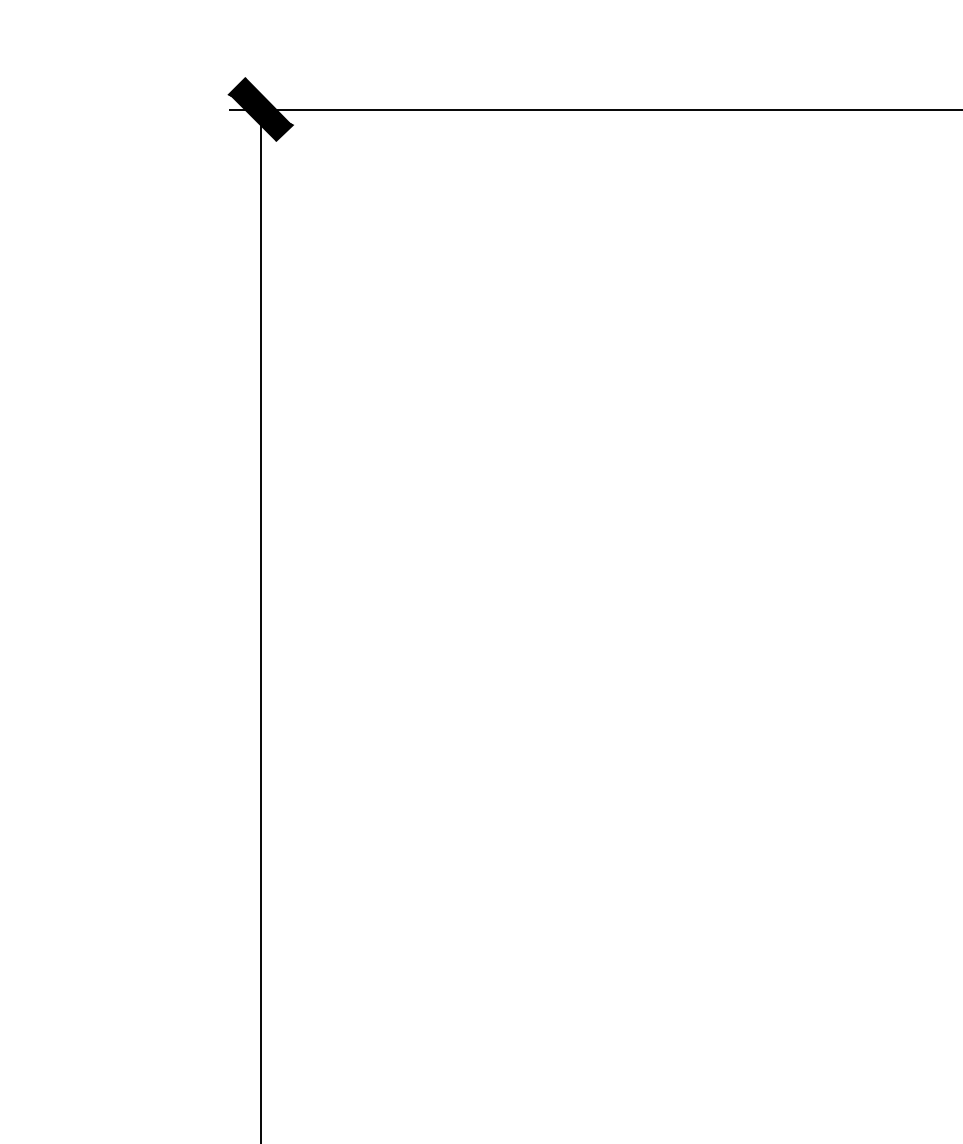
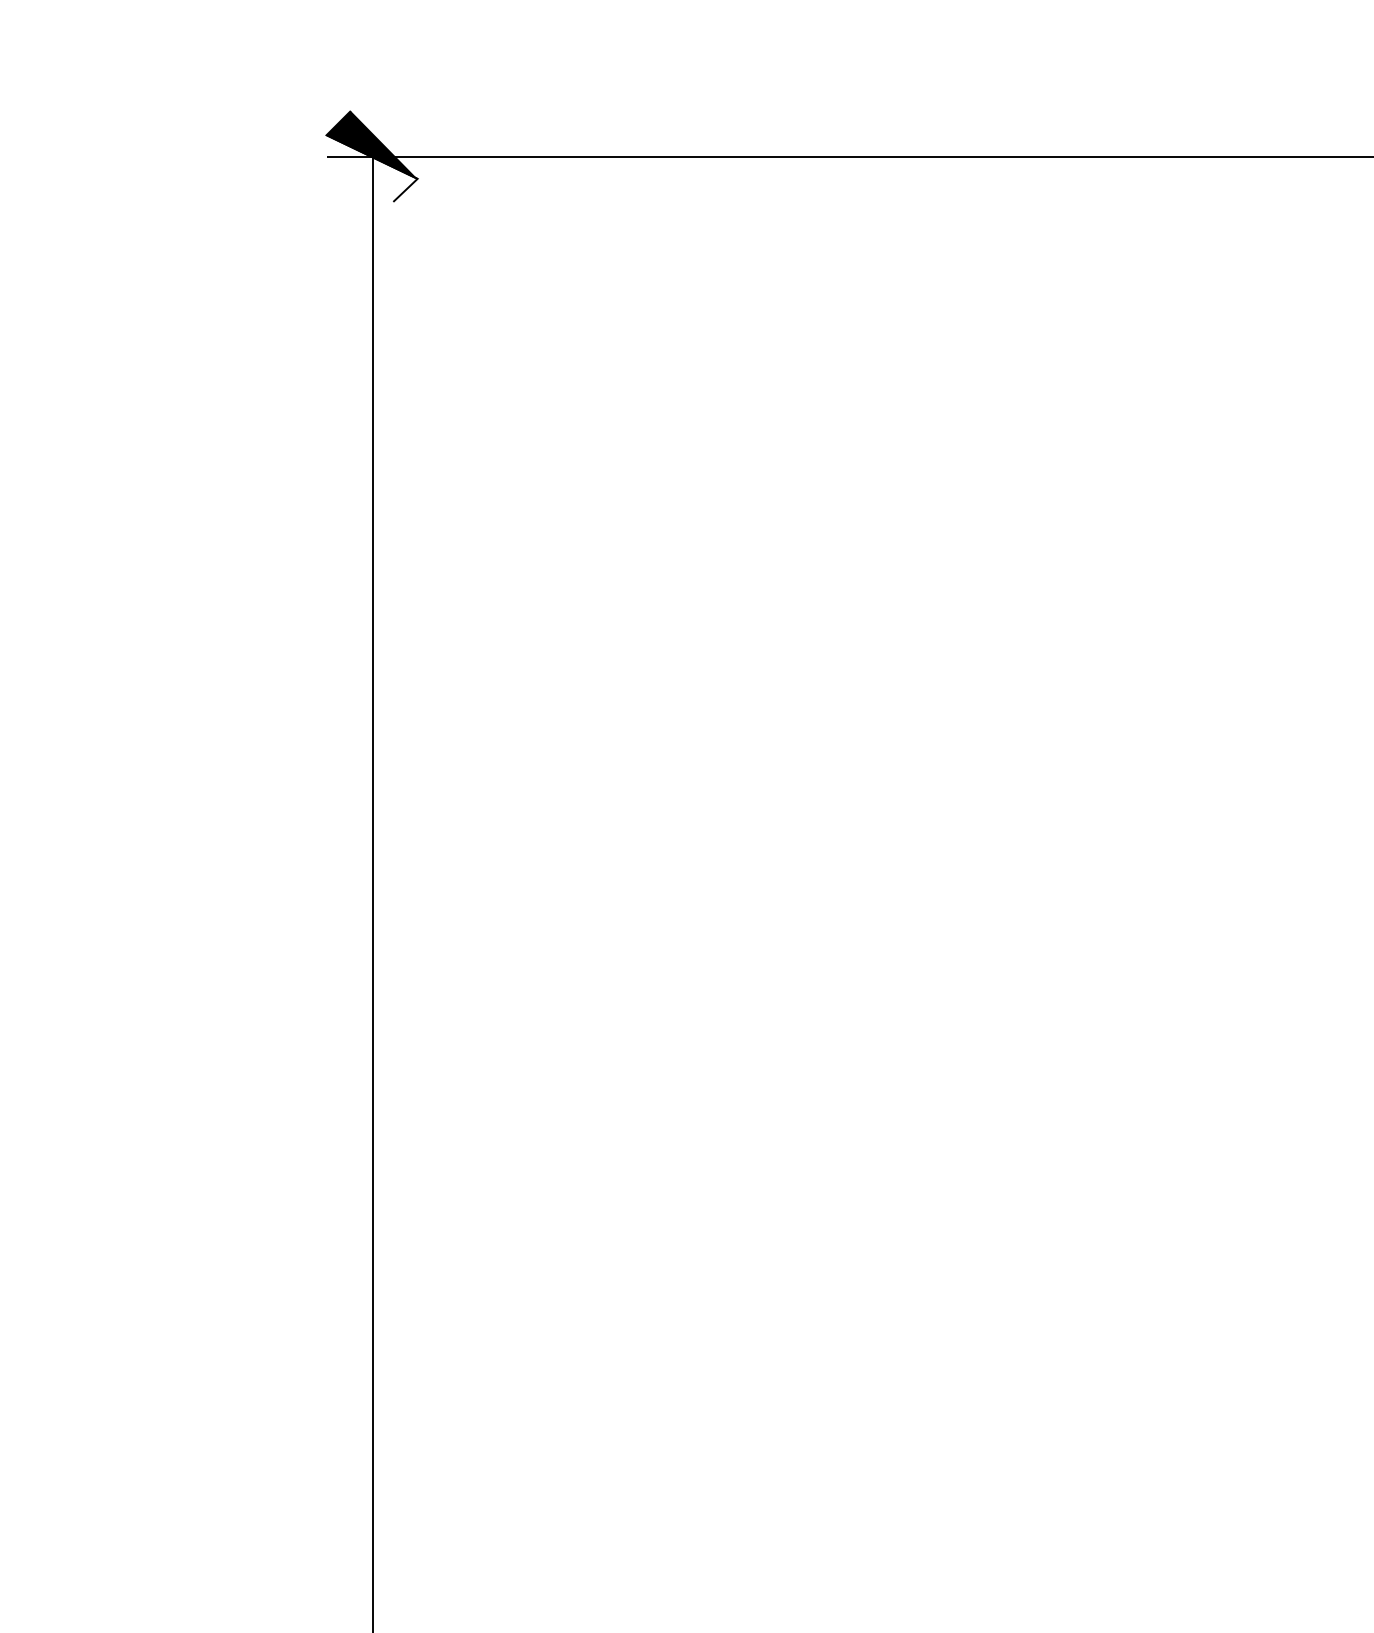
fill: (260, 117) -> (371, 168), removed

